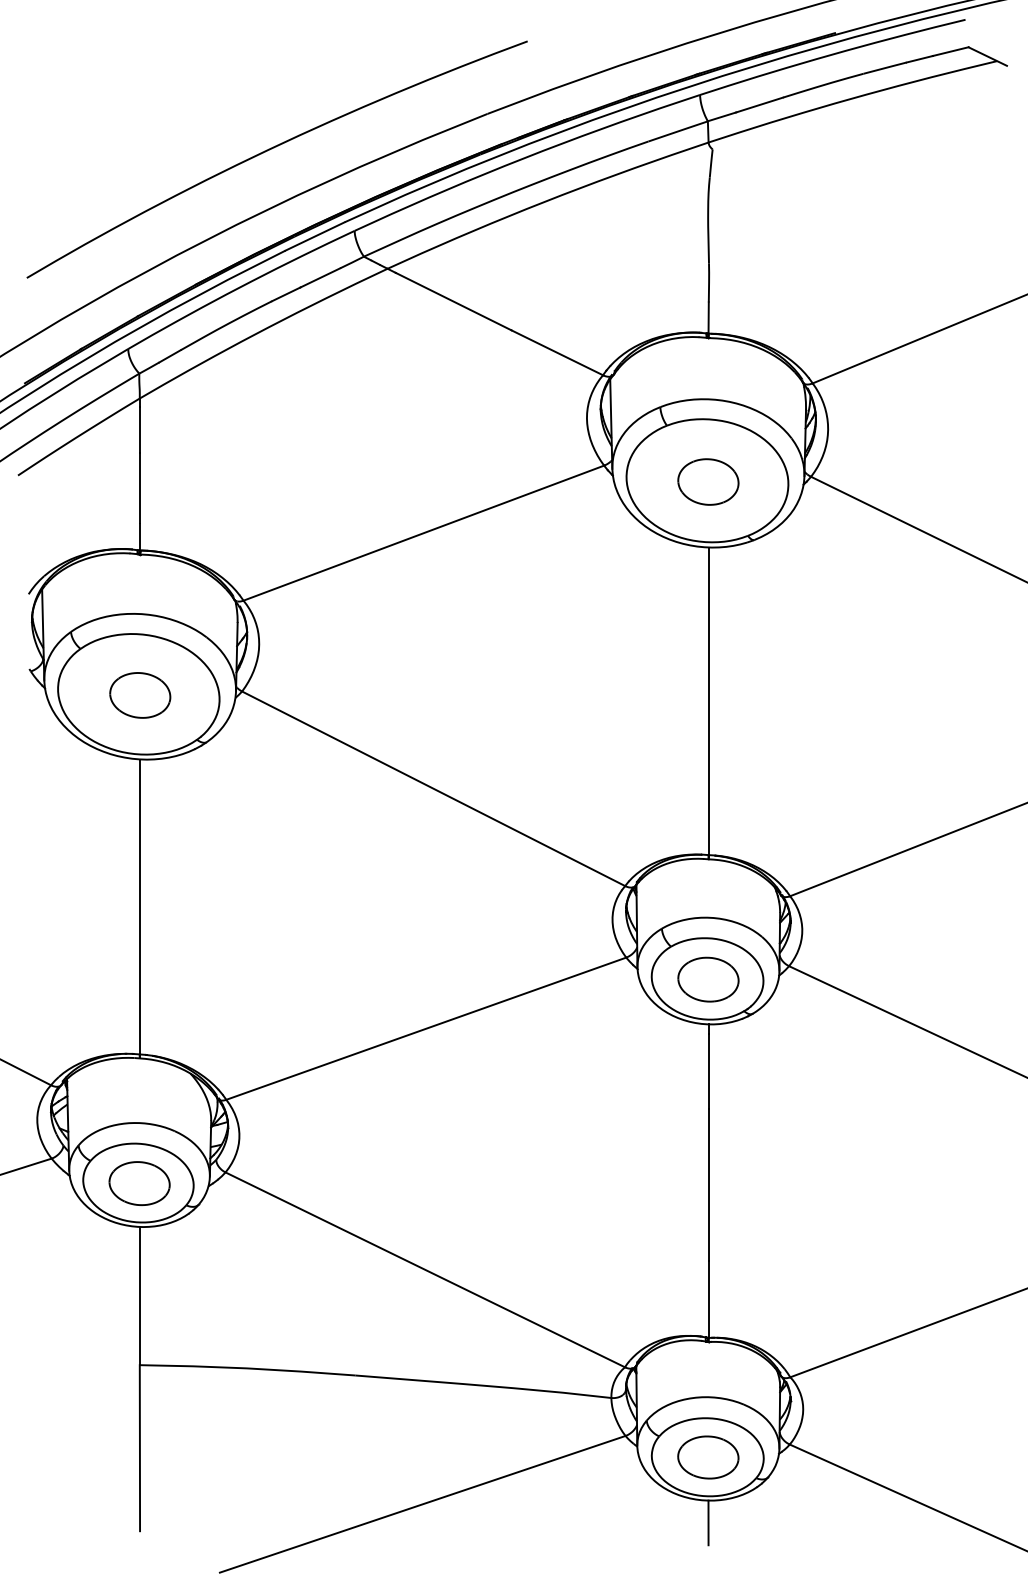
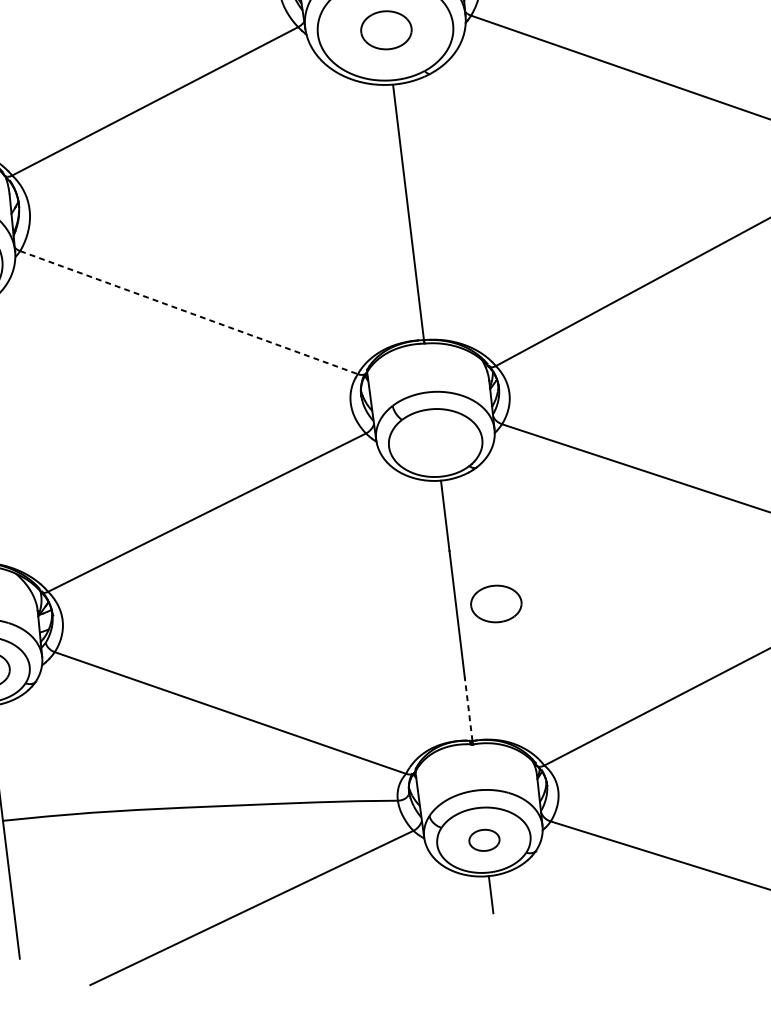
line: (433, 788) -> (188, 312), solid -> dashed
part: (708, 979) -> (496, 603), moved
line: (708, 1299) -> (468, 709), solid -> dashed
part: (708, 1457) -> (484, 840), size x0.6

